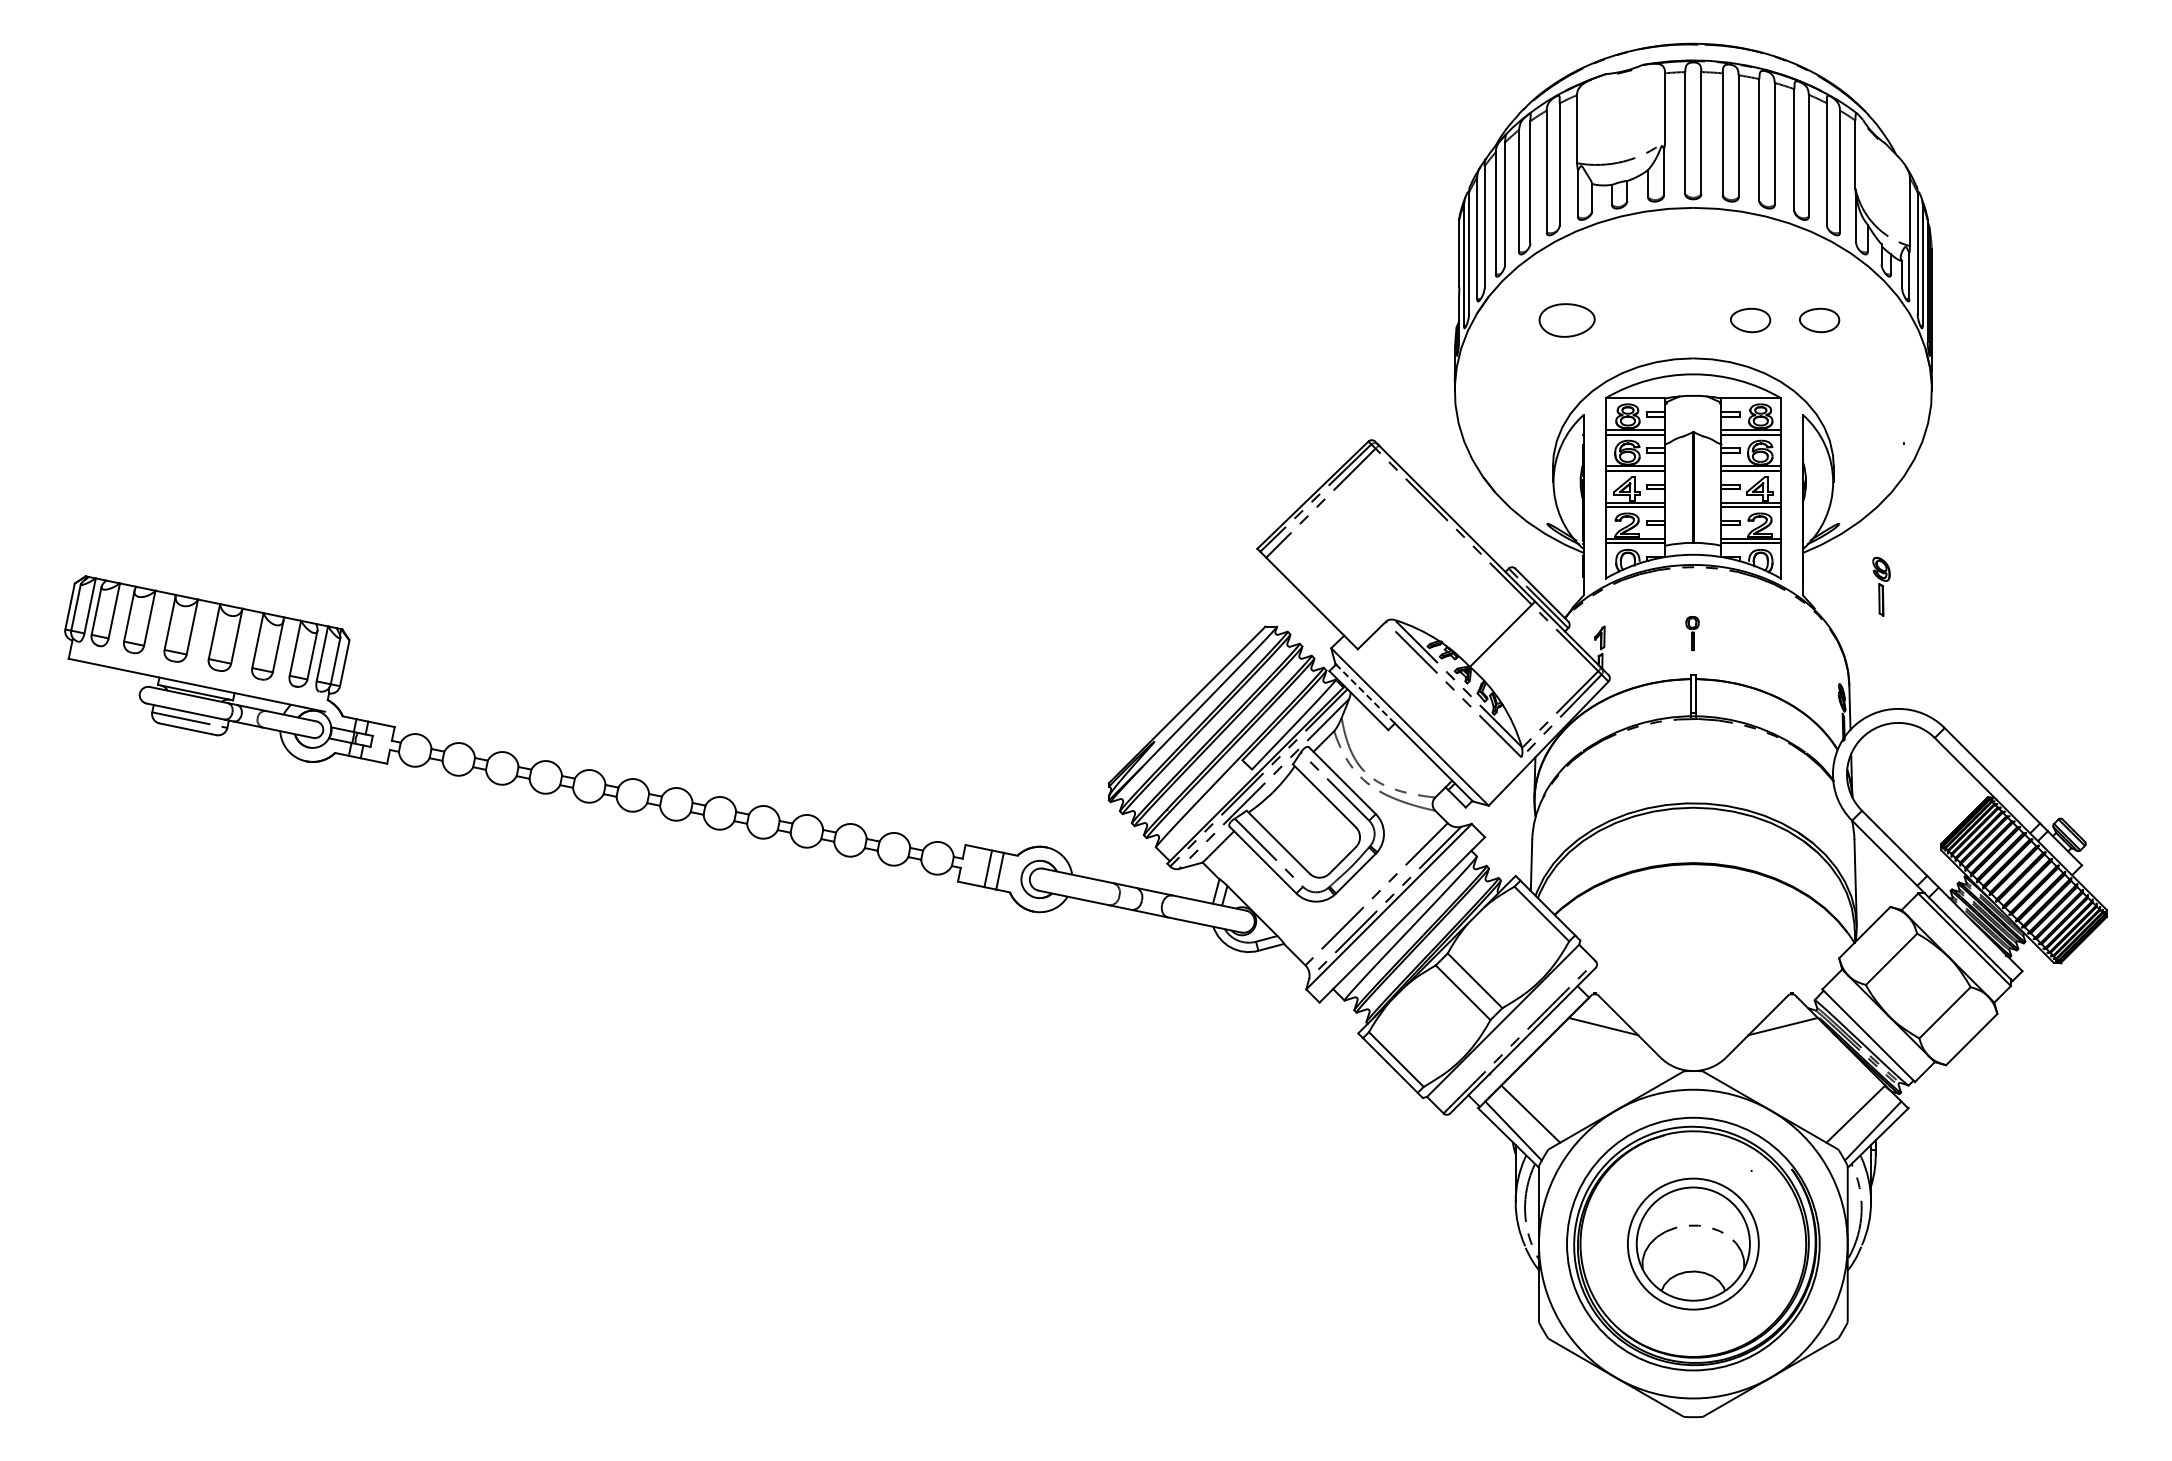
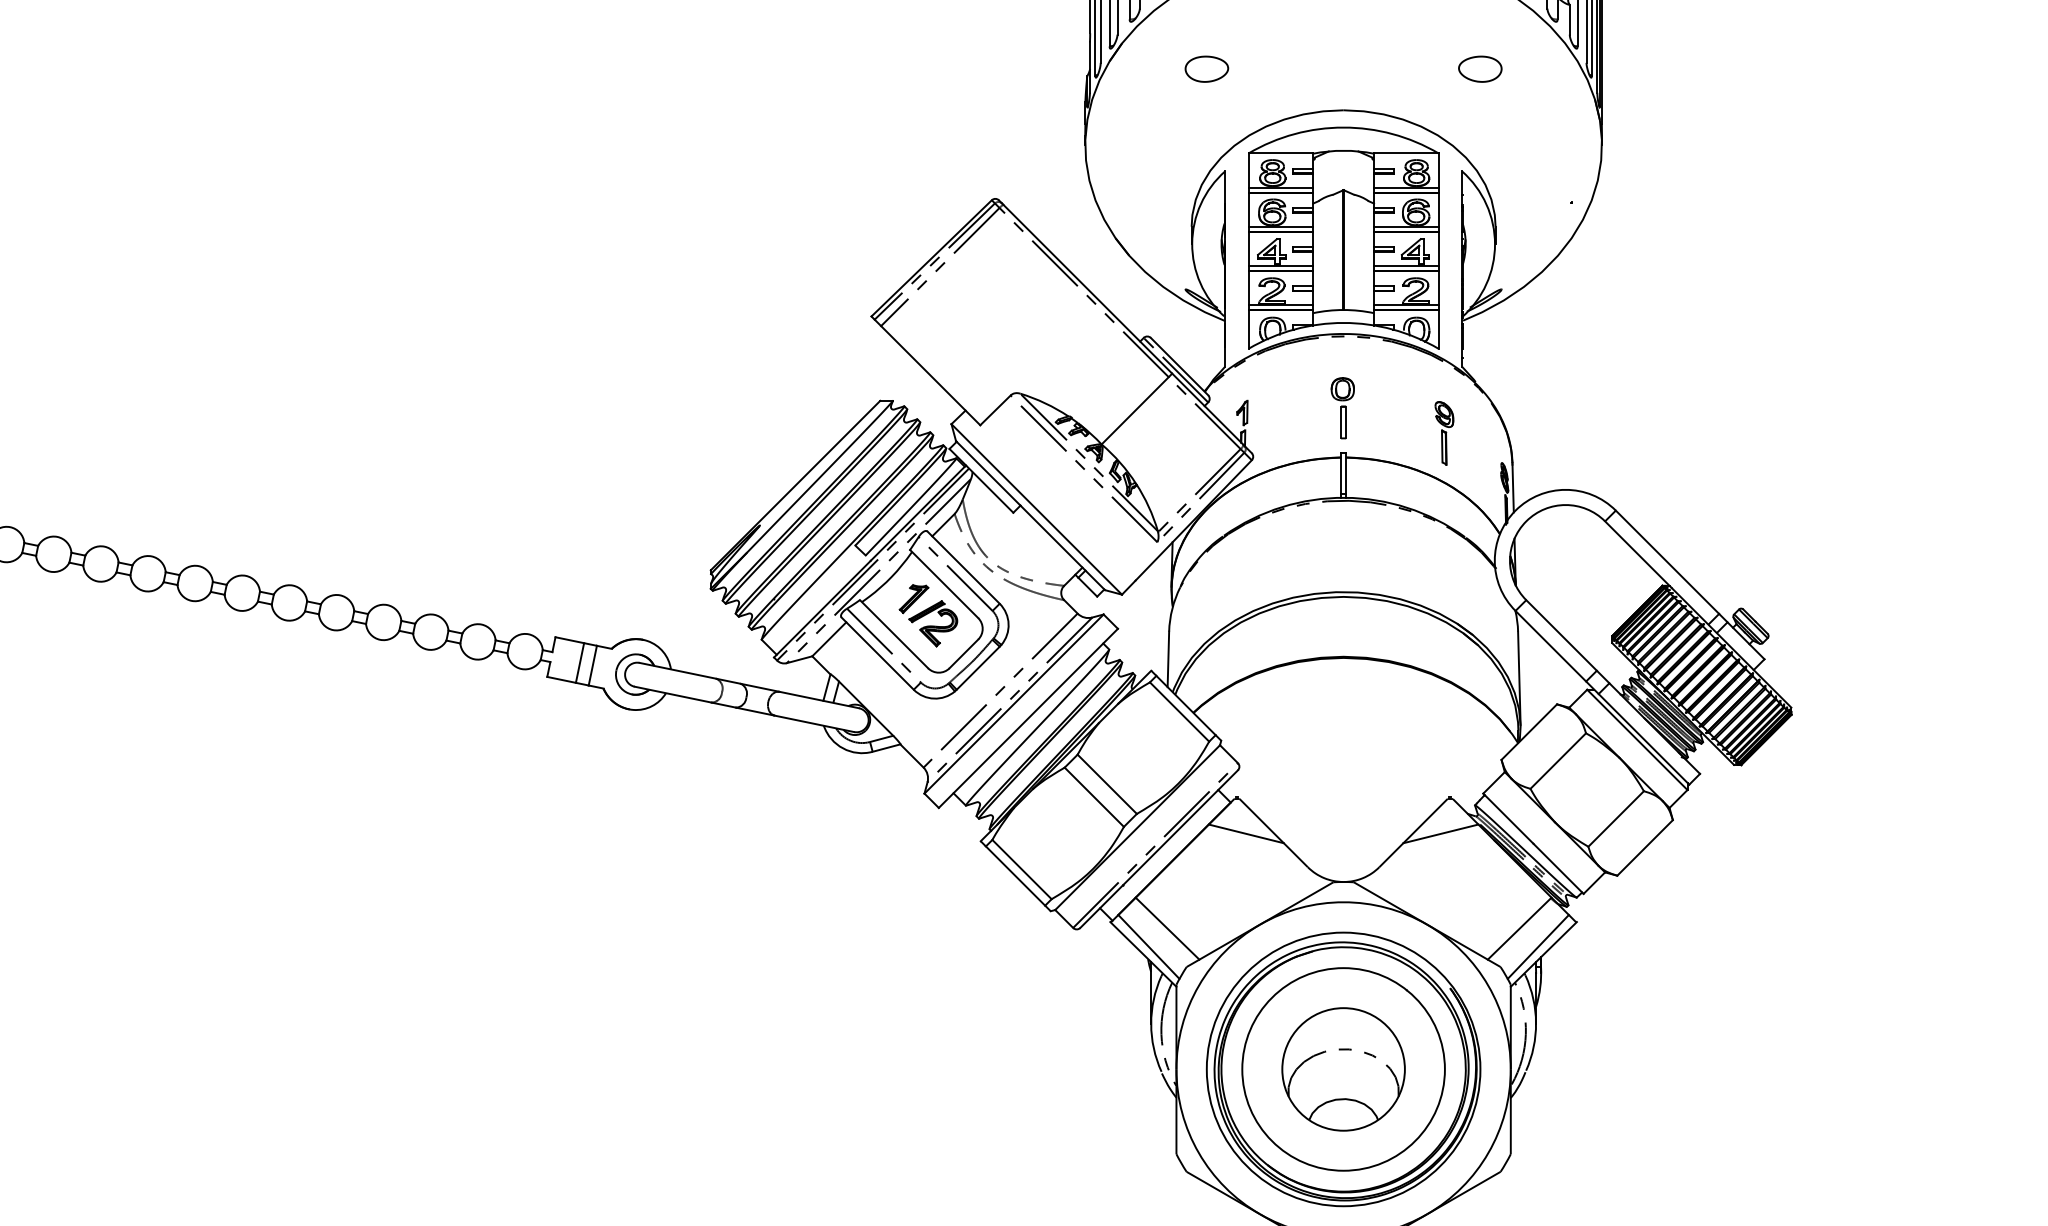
part: (1566, 320) -> (1206, 69), size x0.71
part: (1750, 320) -> (1405, 69), removed
part: (1881, 586) -> (1444, 433), moved
part: (1692, 633) -> (1342, 408), size x1.67
line: (1365, 694) -> (988, 474), dashed -> solid
part: (1309, 824) -> (927, 615), added
circle: (1692, 1243) -> (1342, 1068), size x1.43

